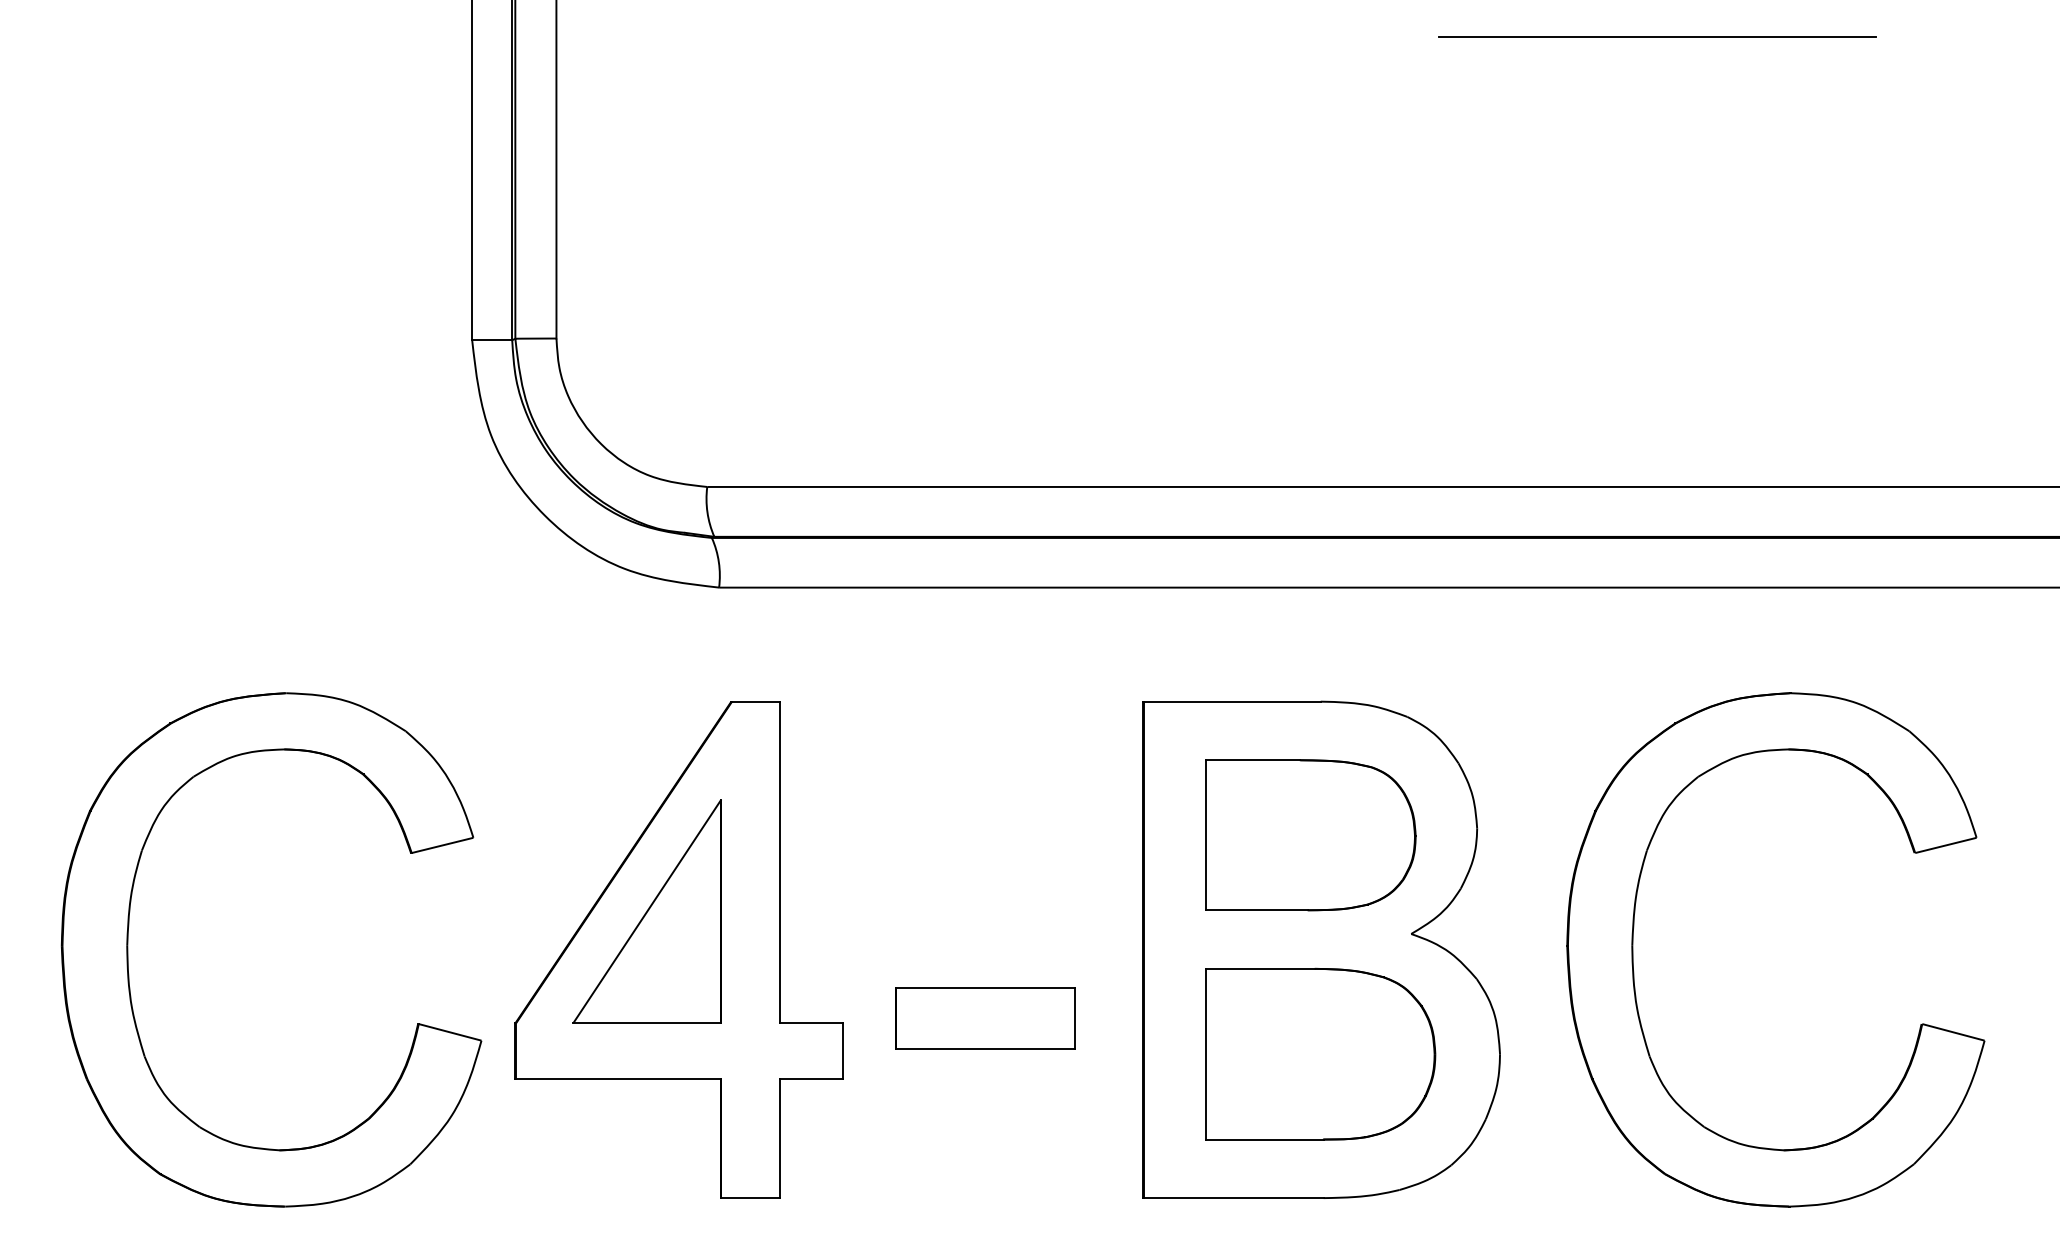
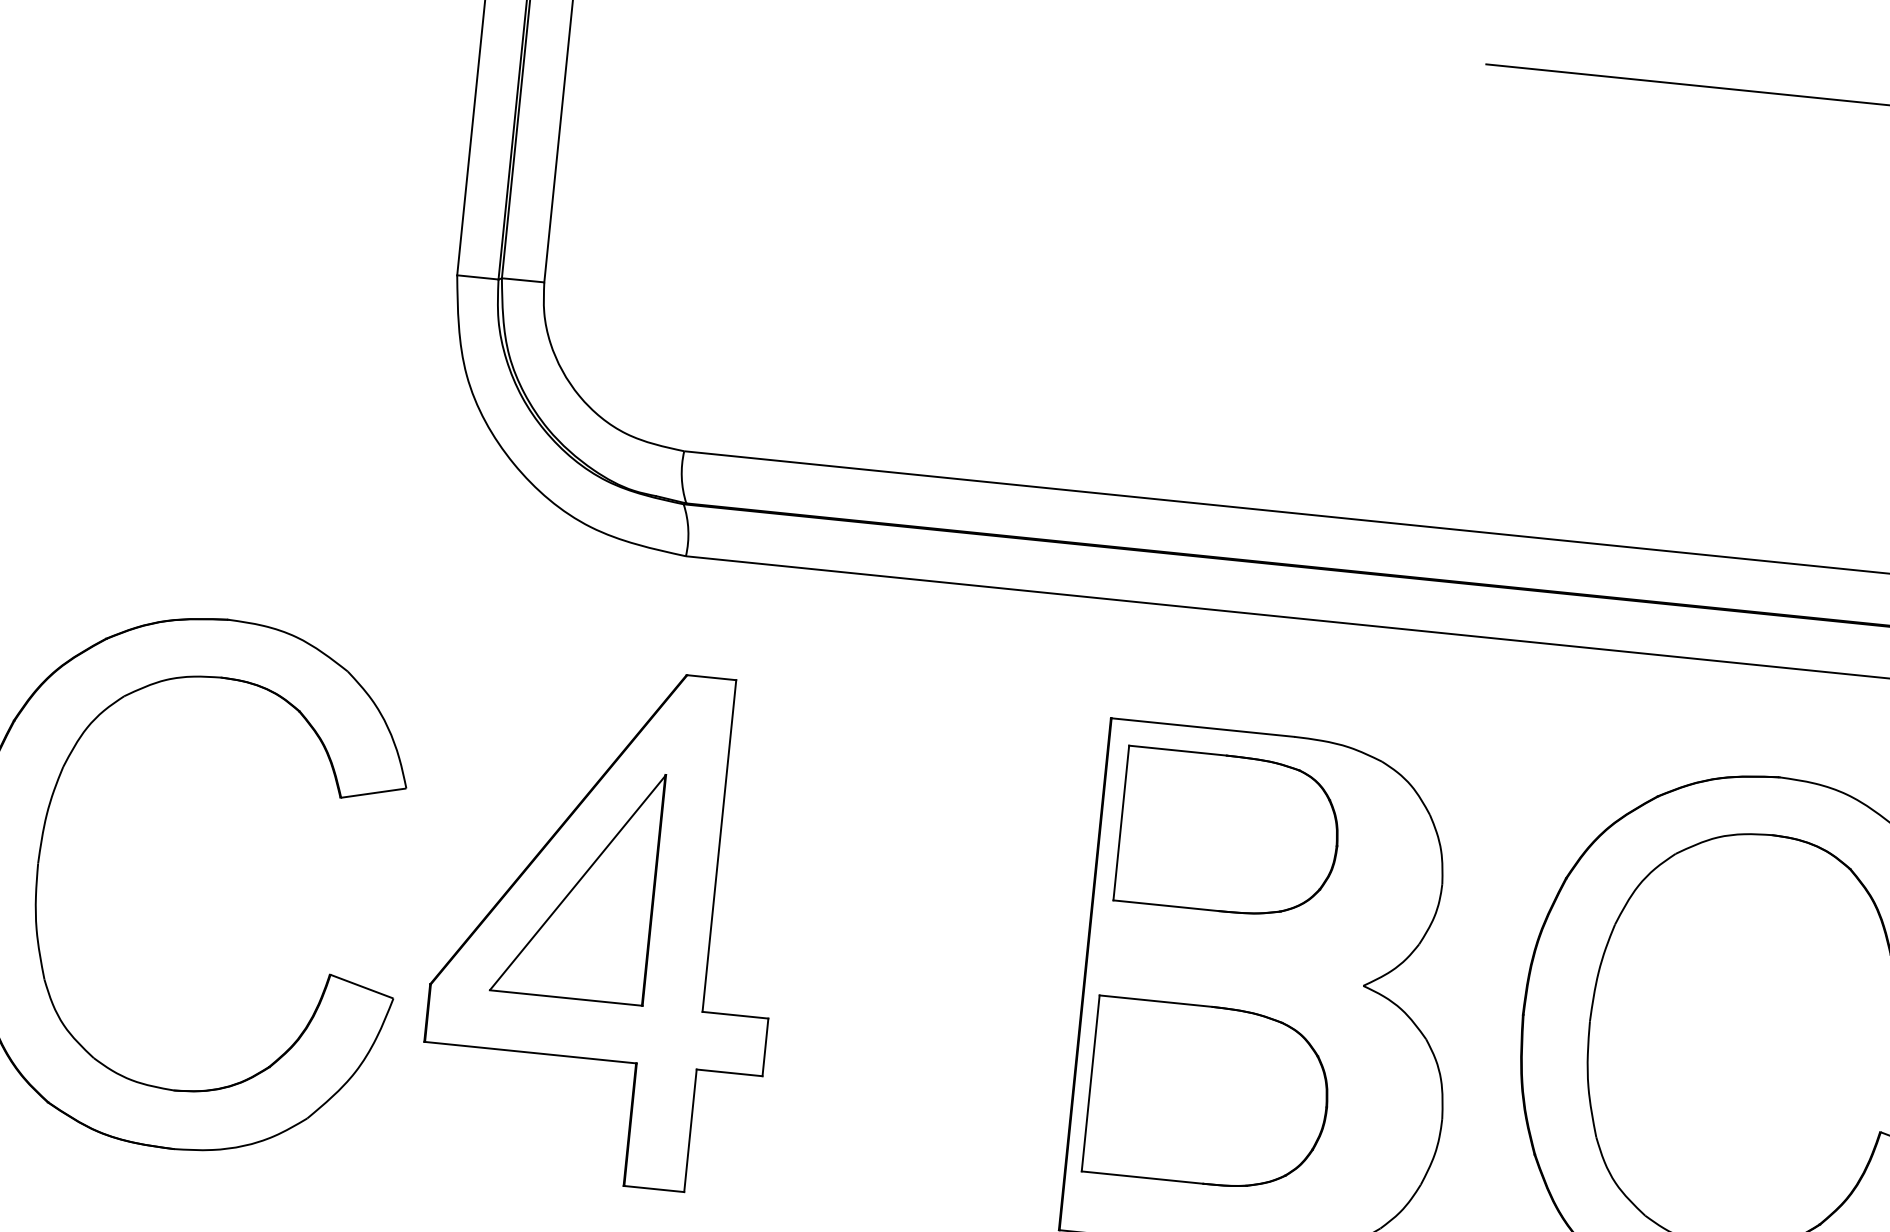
part: (1310, 835) -> (1228, 834), moved
part: (985, 1018) -> (915, 1028), removed
part: (1320, 1053) -> (1208, 1094), moved

